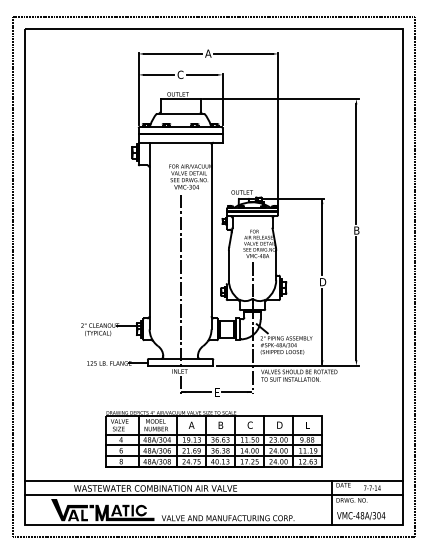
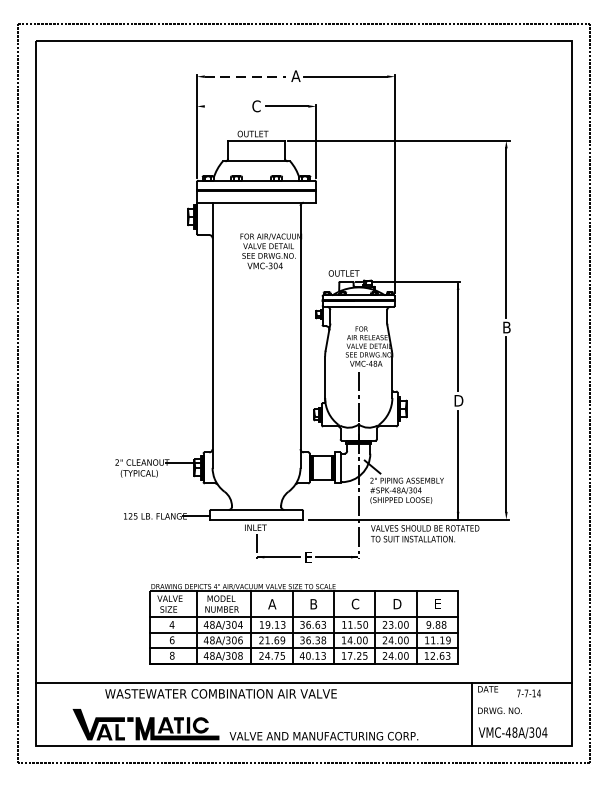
line: (172, 53) -> (245, 75), solid -> dashed
line: (158, 74) -> (225, 105), removed
line: (180, 280) -> (256, 398), removed
line: (213, 495) -> (303, 703), removed

